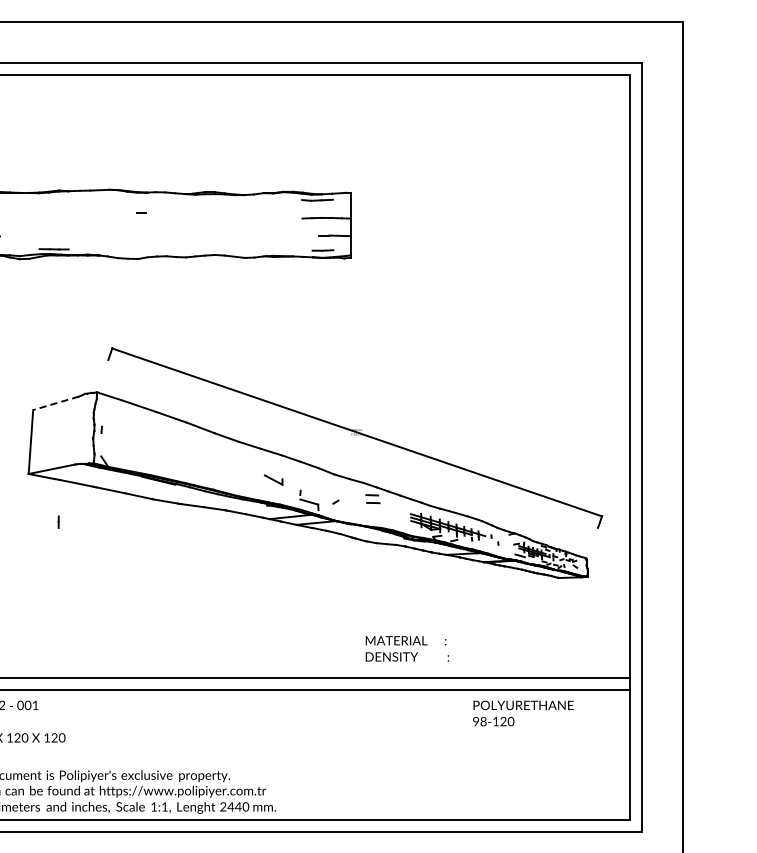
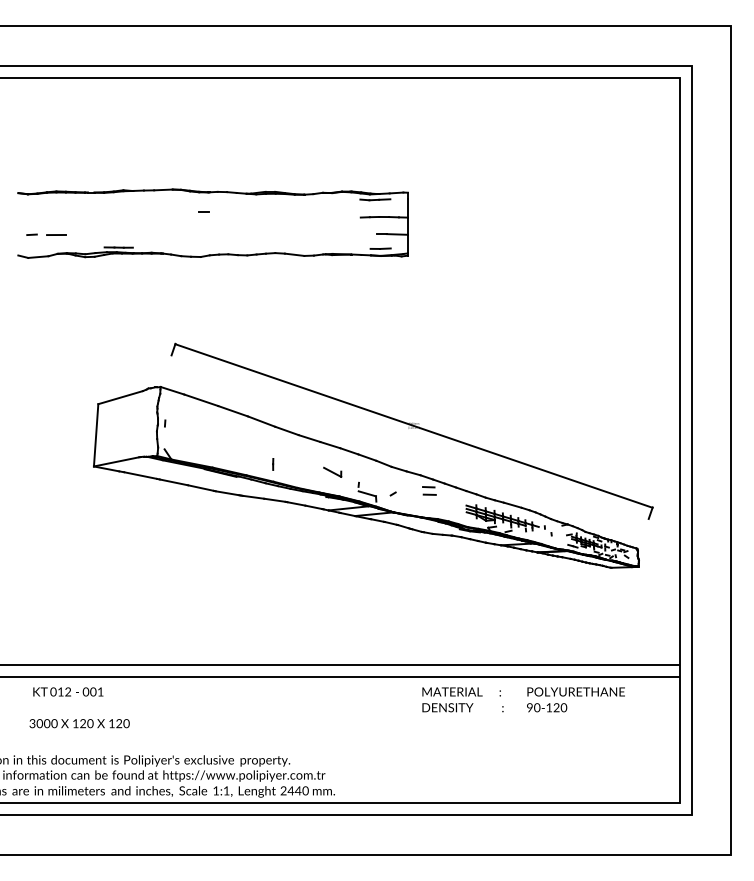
line: (55, 403) -> (120, 397), dashed -> solid
line: (59, 522) -> (273, 464), moved
text: (406, 648) -> (462, 699), moved
text: (483, 721) -> (537, 707), 98-120 -> 90-120

